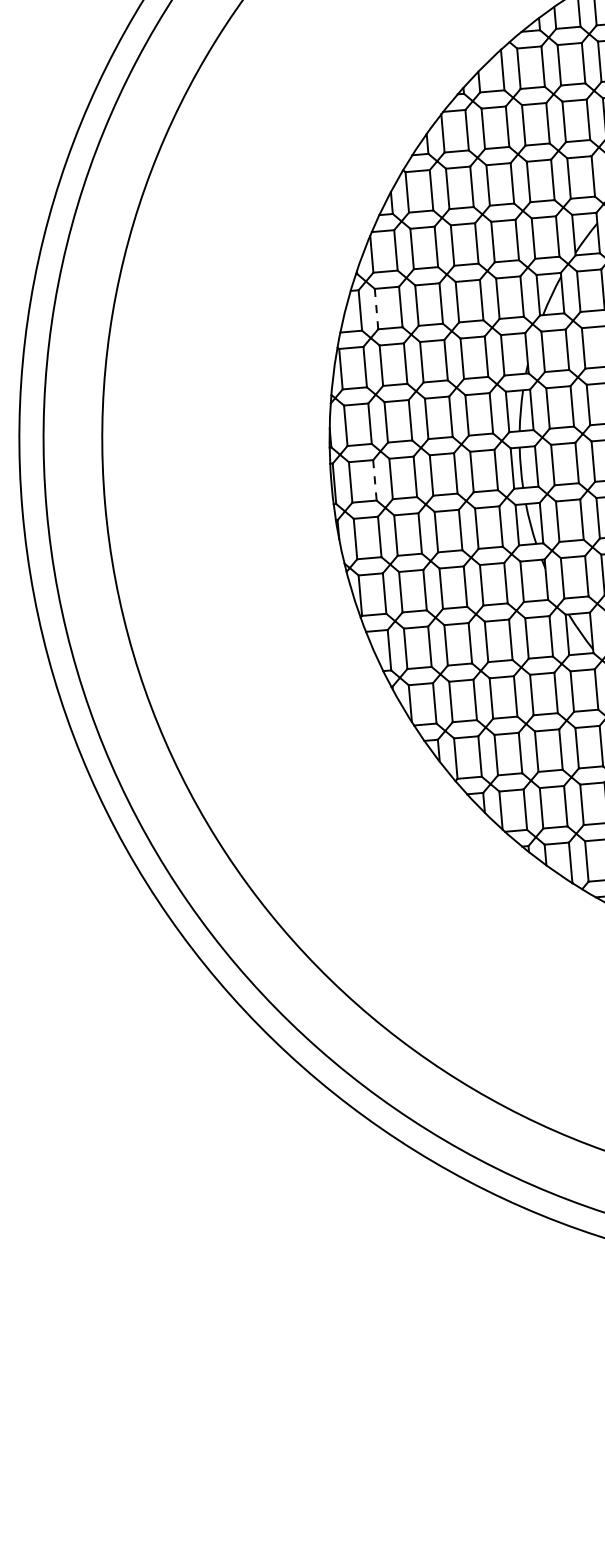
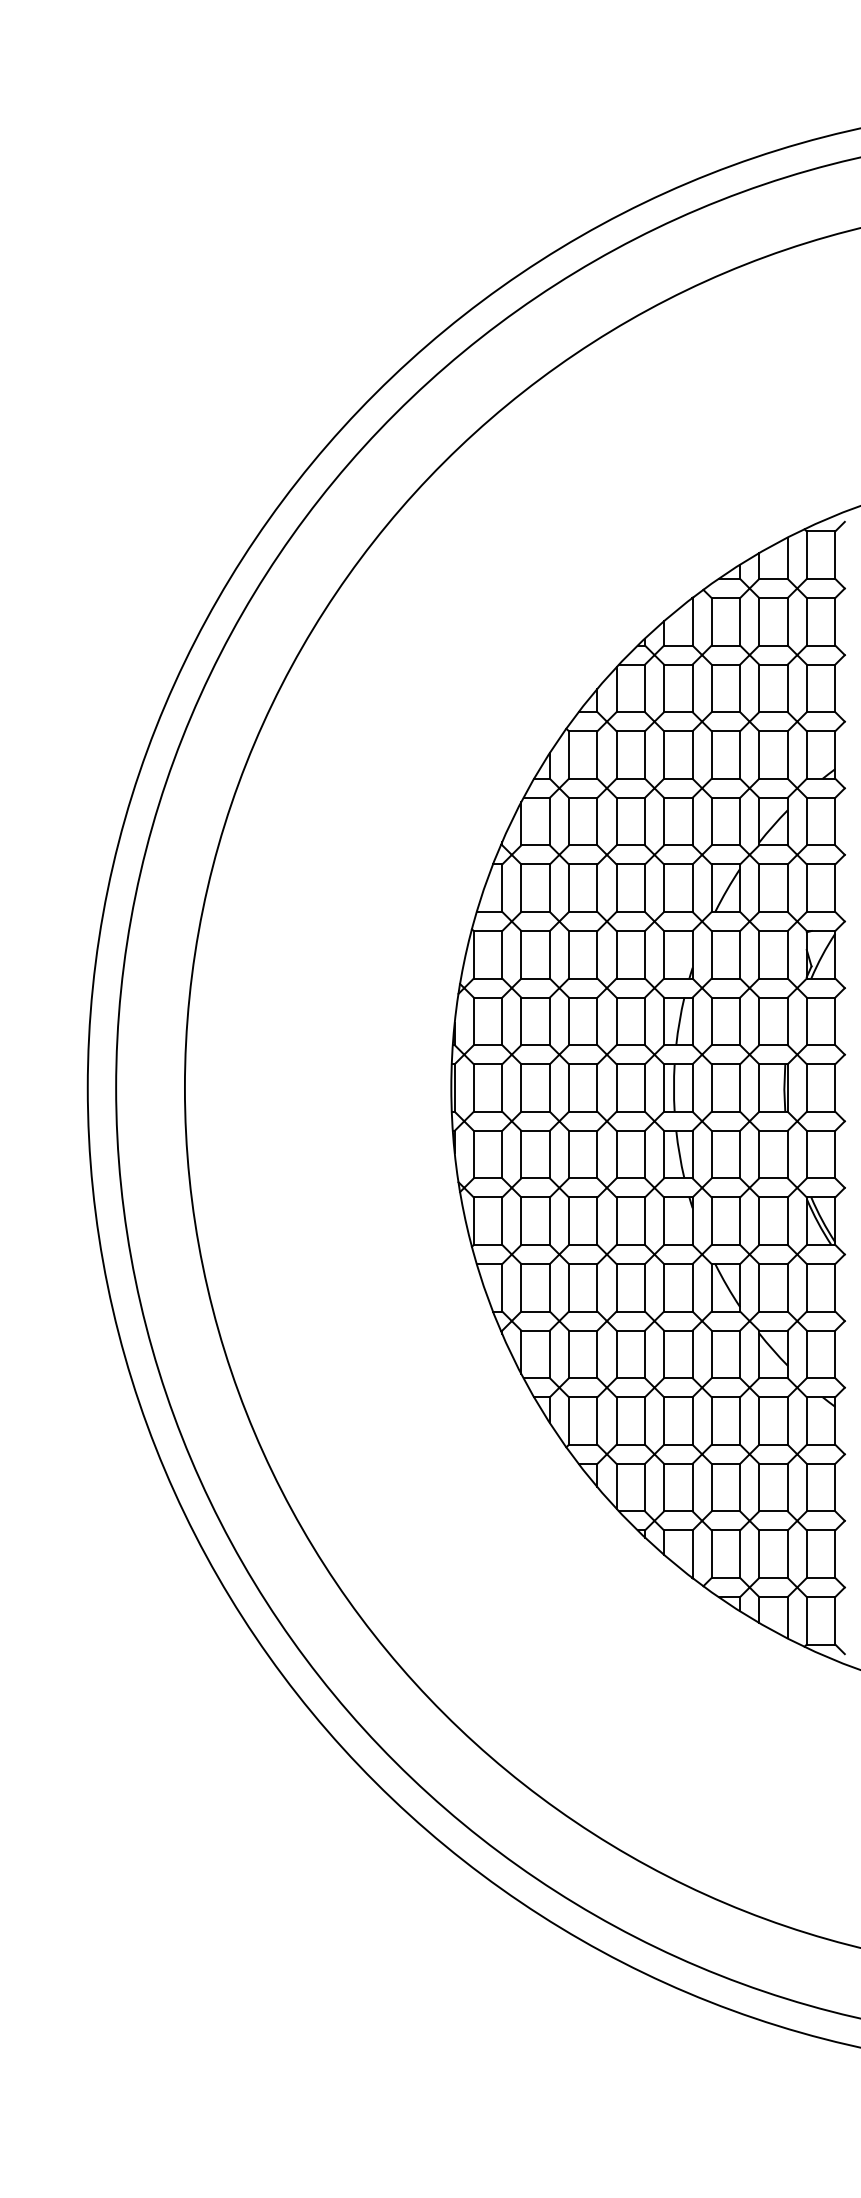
line: (376, 309) -> (521, 888), dashed -> solid
line: (375, 480) -> (502, 1088), dashed -> solid

